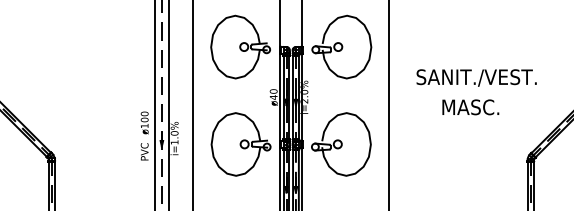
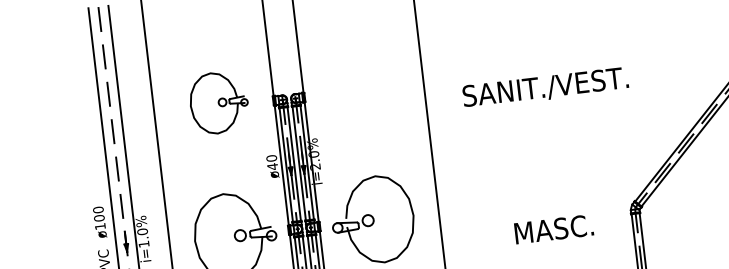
part: (240, 46) -> (218, 102), size x0.7
part: (341, 46) -> (357, 85), removed
text: (476, 77) -> (545, 87), moved
text: (470, 107) -> (553, 229), moved

